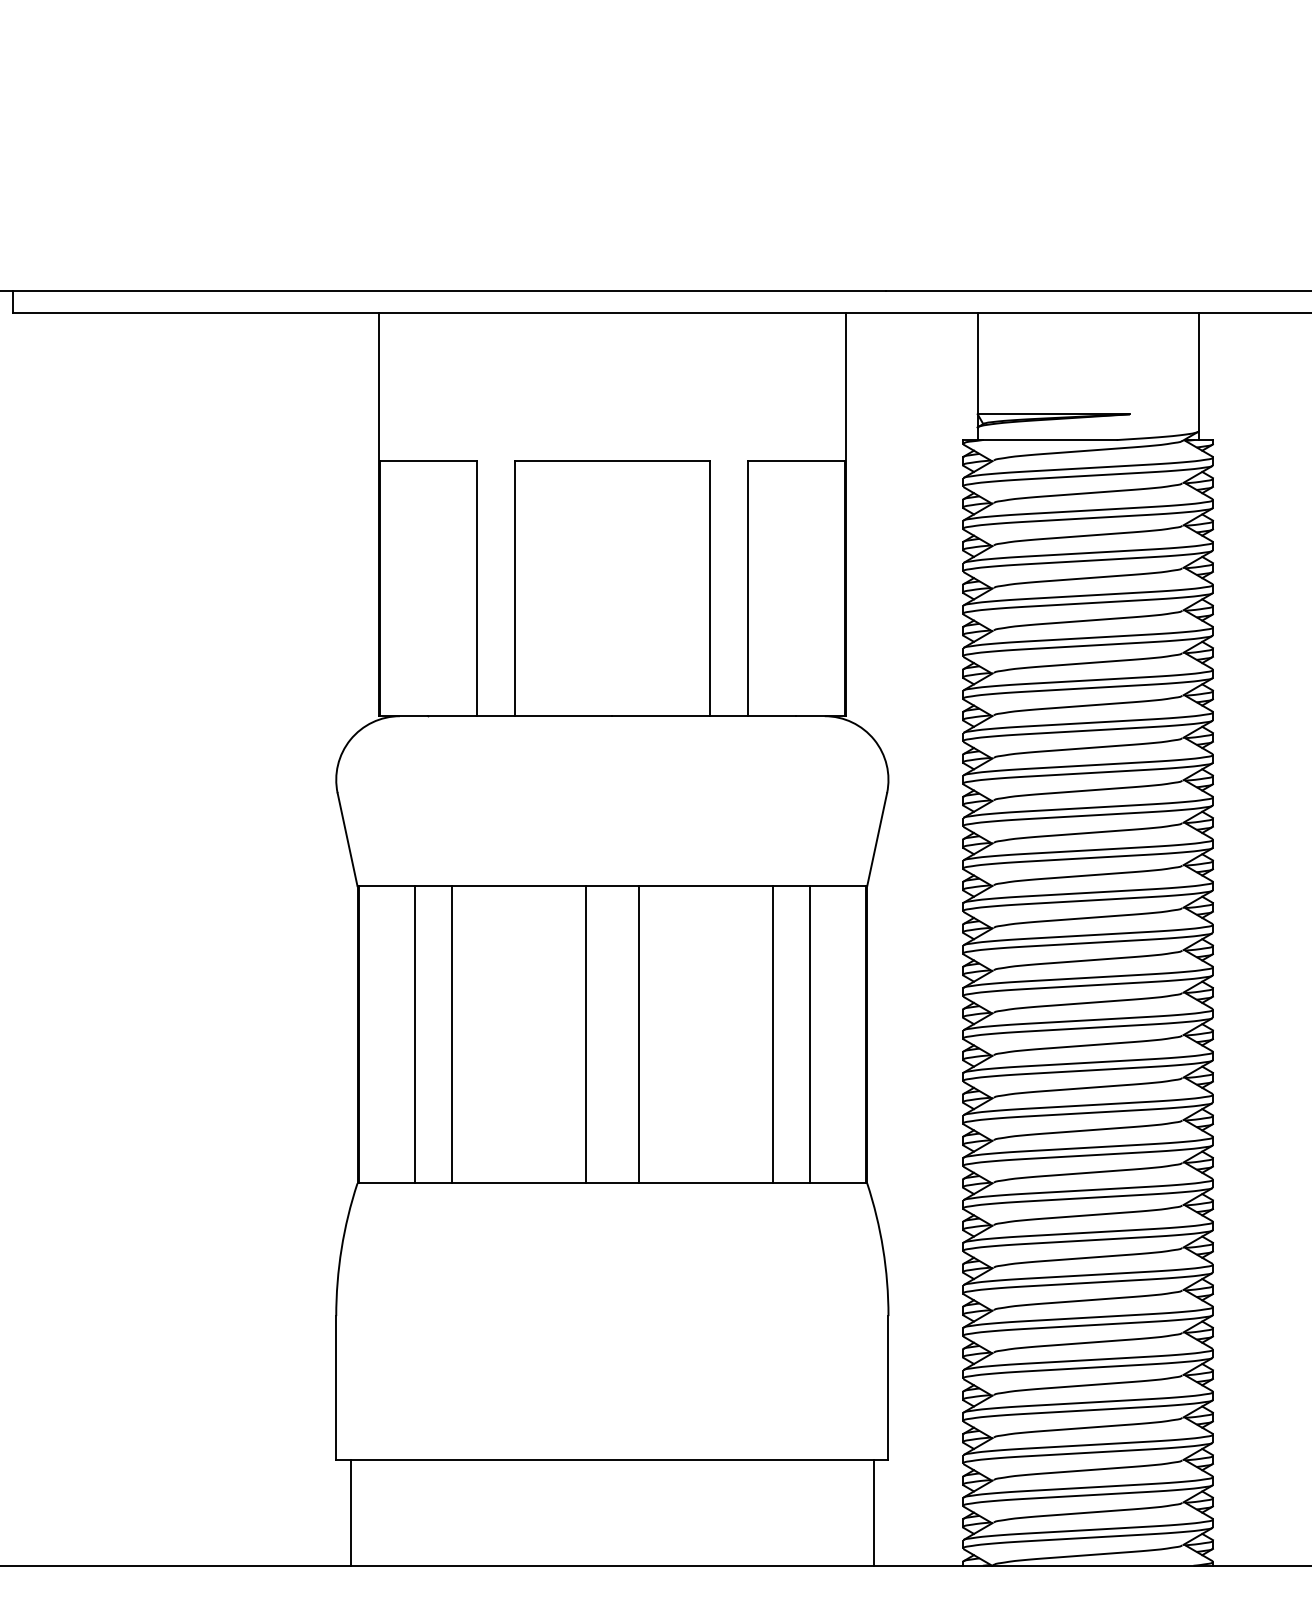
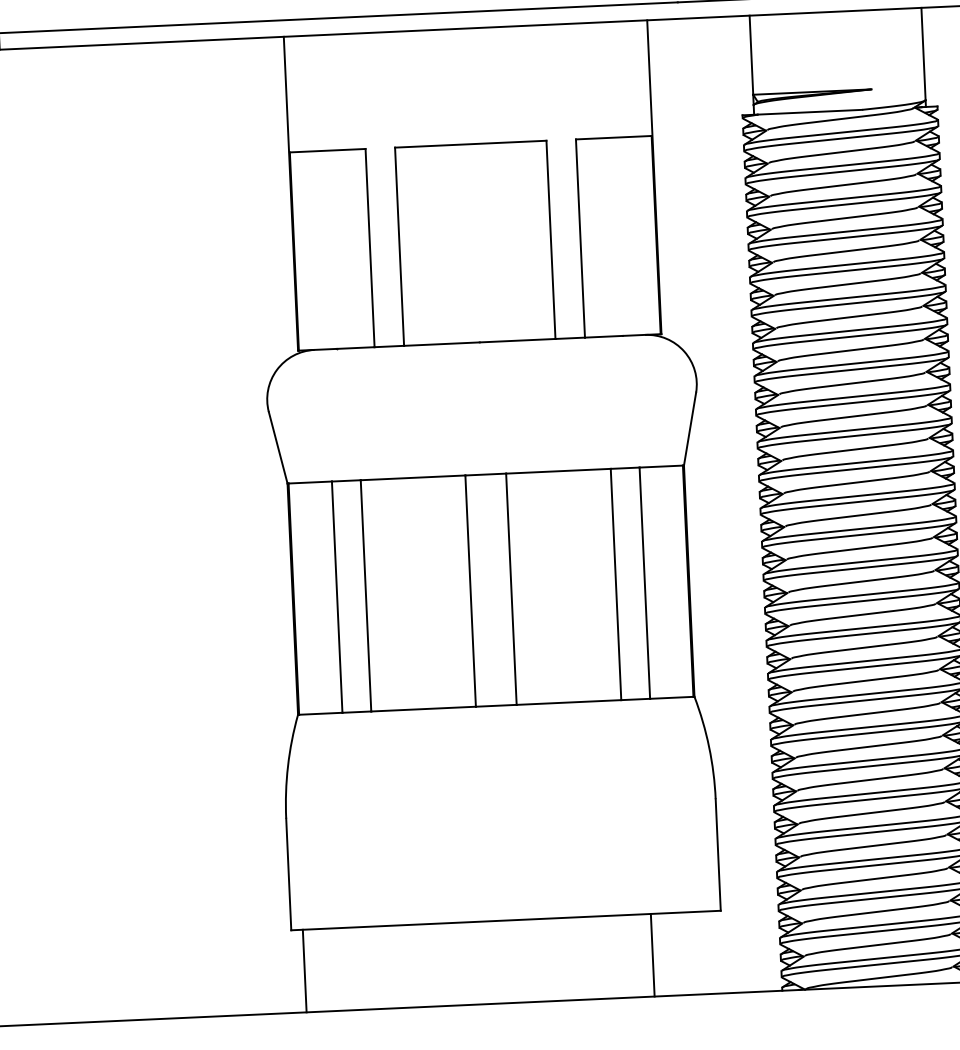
line: (873, 1512) -> (652, 955), moved

